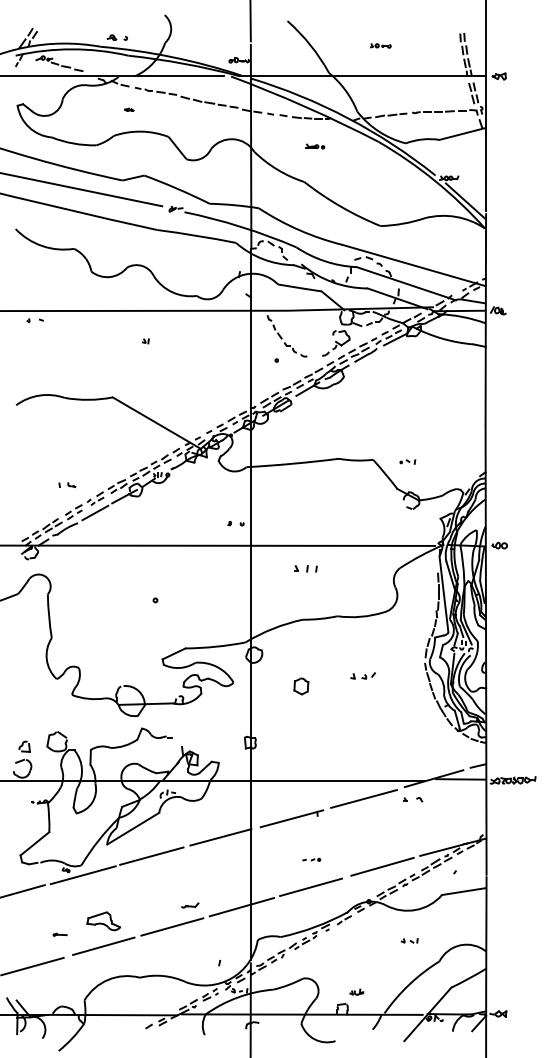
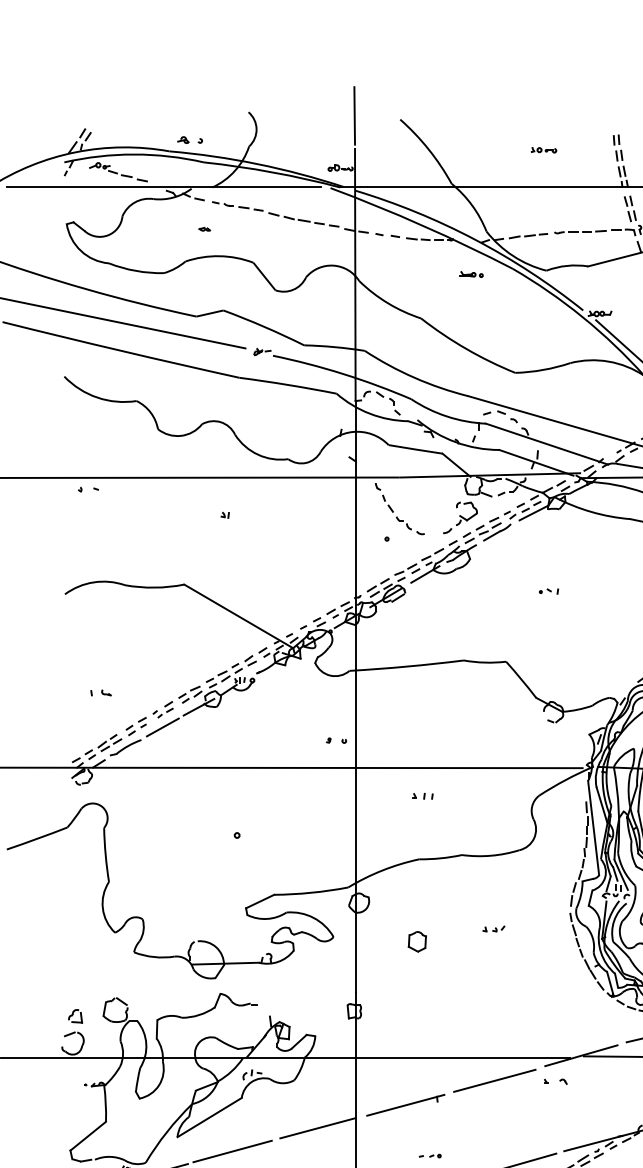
part: (380, 45) -> (543, 149), moved
part: (315, 146) -> (471, 274), moved
part: (407, 461) -> (548, 590), moved
part: (67, 485) -> (101, 693), moved
part: (305, 568) -> (422, 796), size x0.71
part: (363, 676) -> (494, 929), size x0.71

